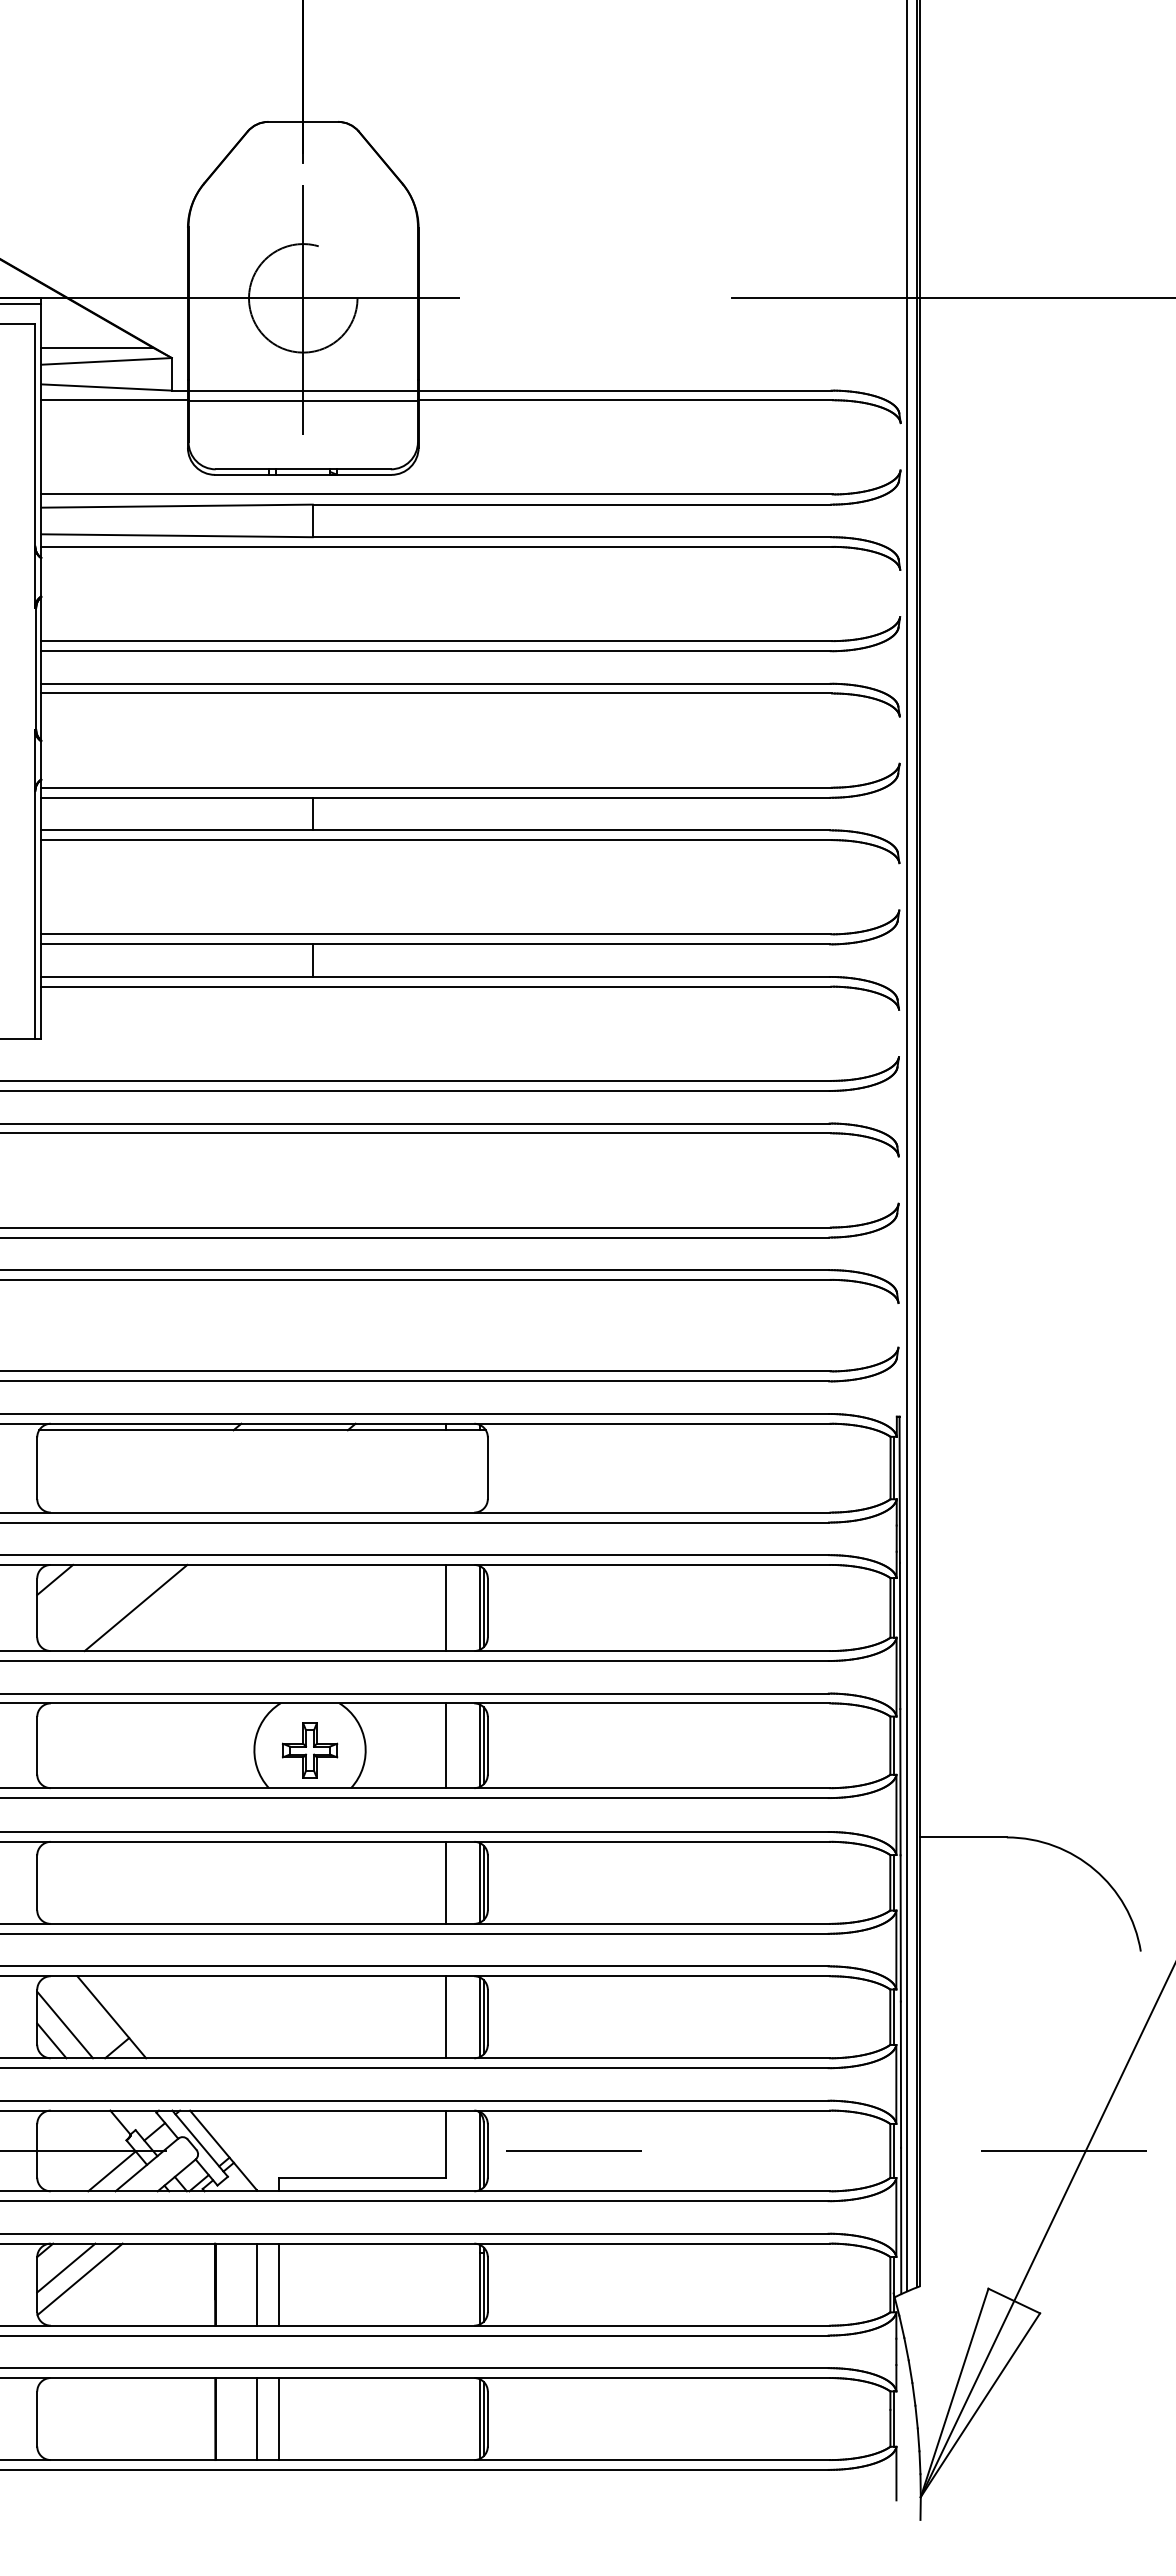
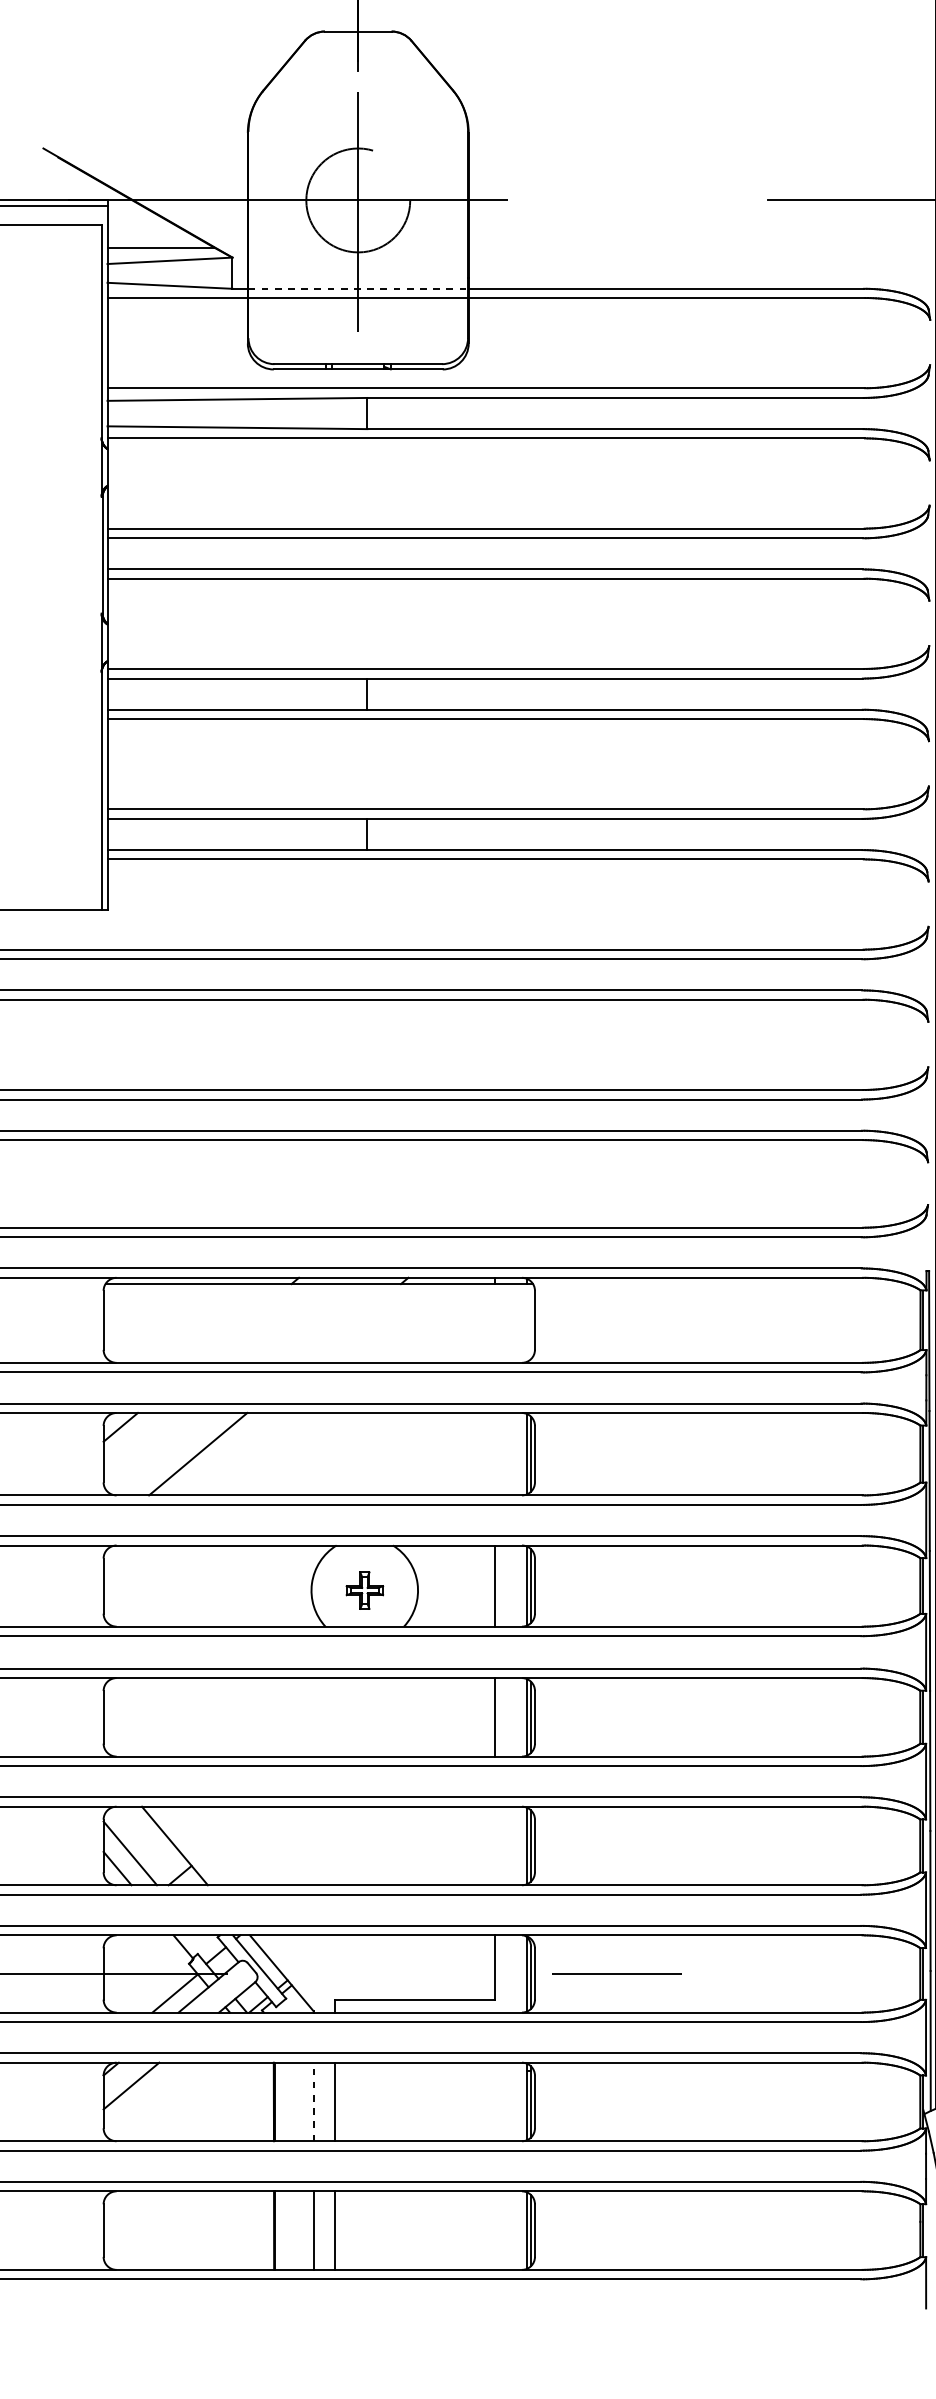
line: (303, 390) -> (358, 288), solid -> dashed
line: (445, 1607) -> (494, 1453), removed
part: (310, 1750) -> (365, 1590), size x0.7
line: (445, 2017) -> (494, 1846), removed
line: (79, 2279) -> (144, 2097), removed
line: (256, 2284) -> (313, 2101), solid -> dashed

